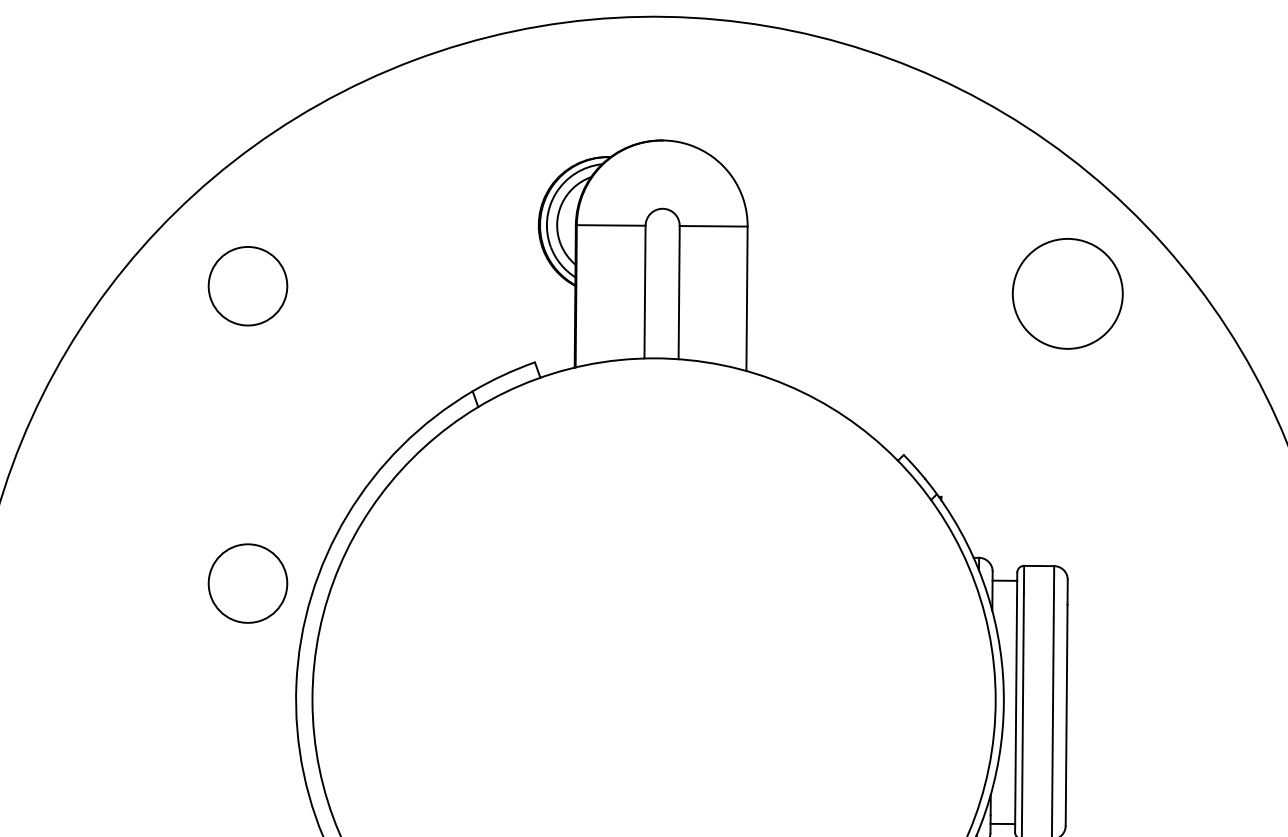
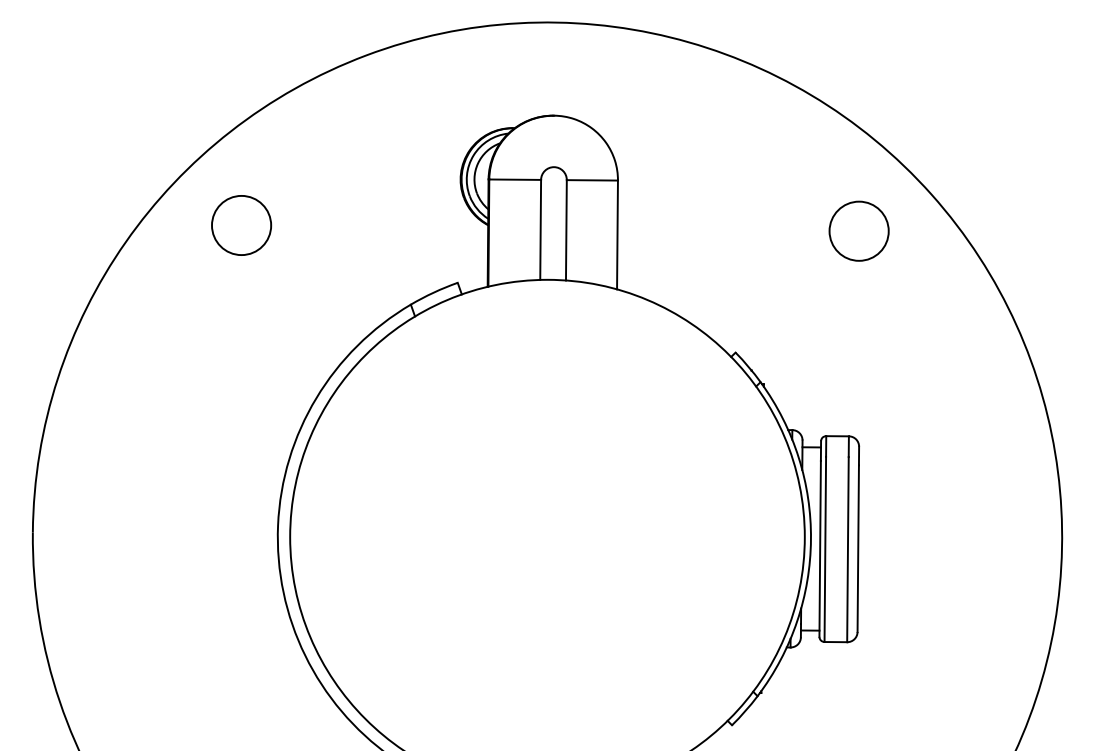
circle: (1066, 292) -> (858, 230), size x0.71
circle: (247, 583) -> (241, 449), removed

